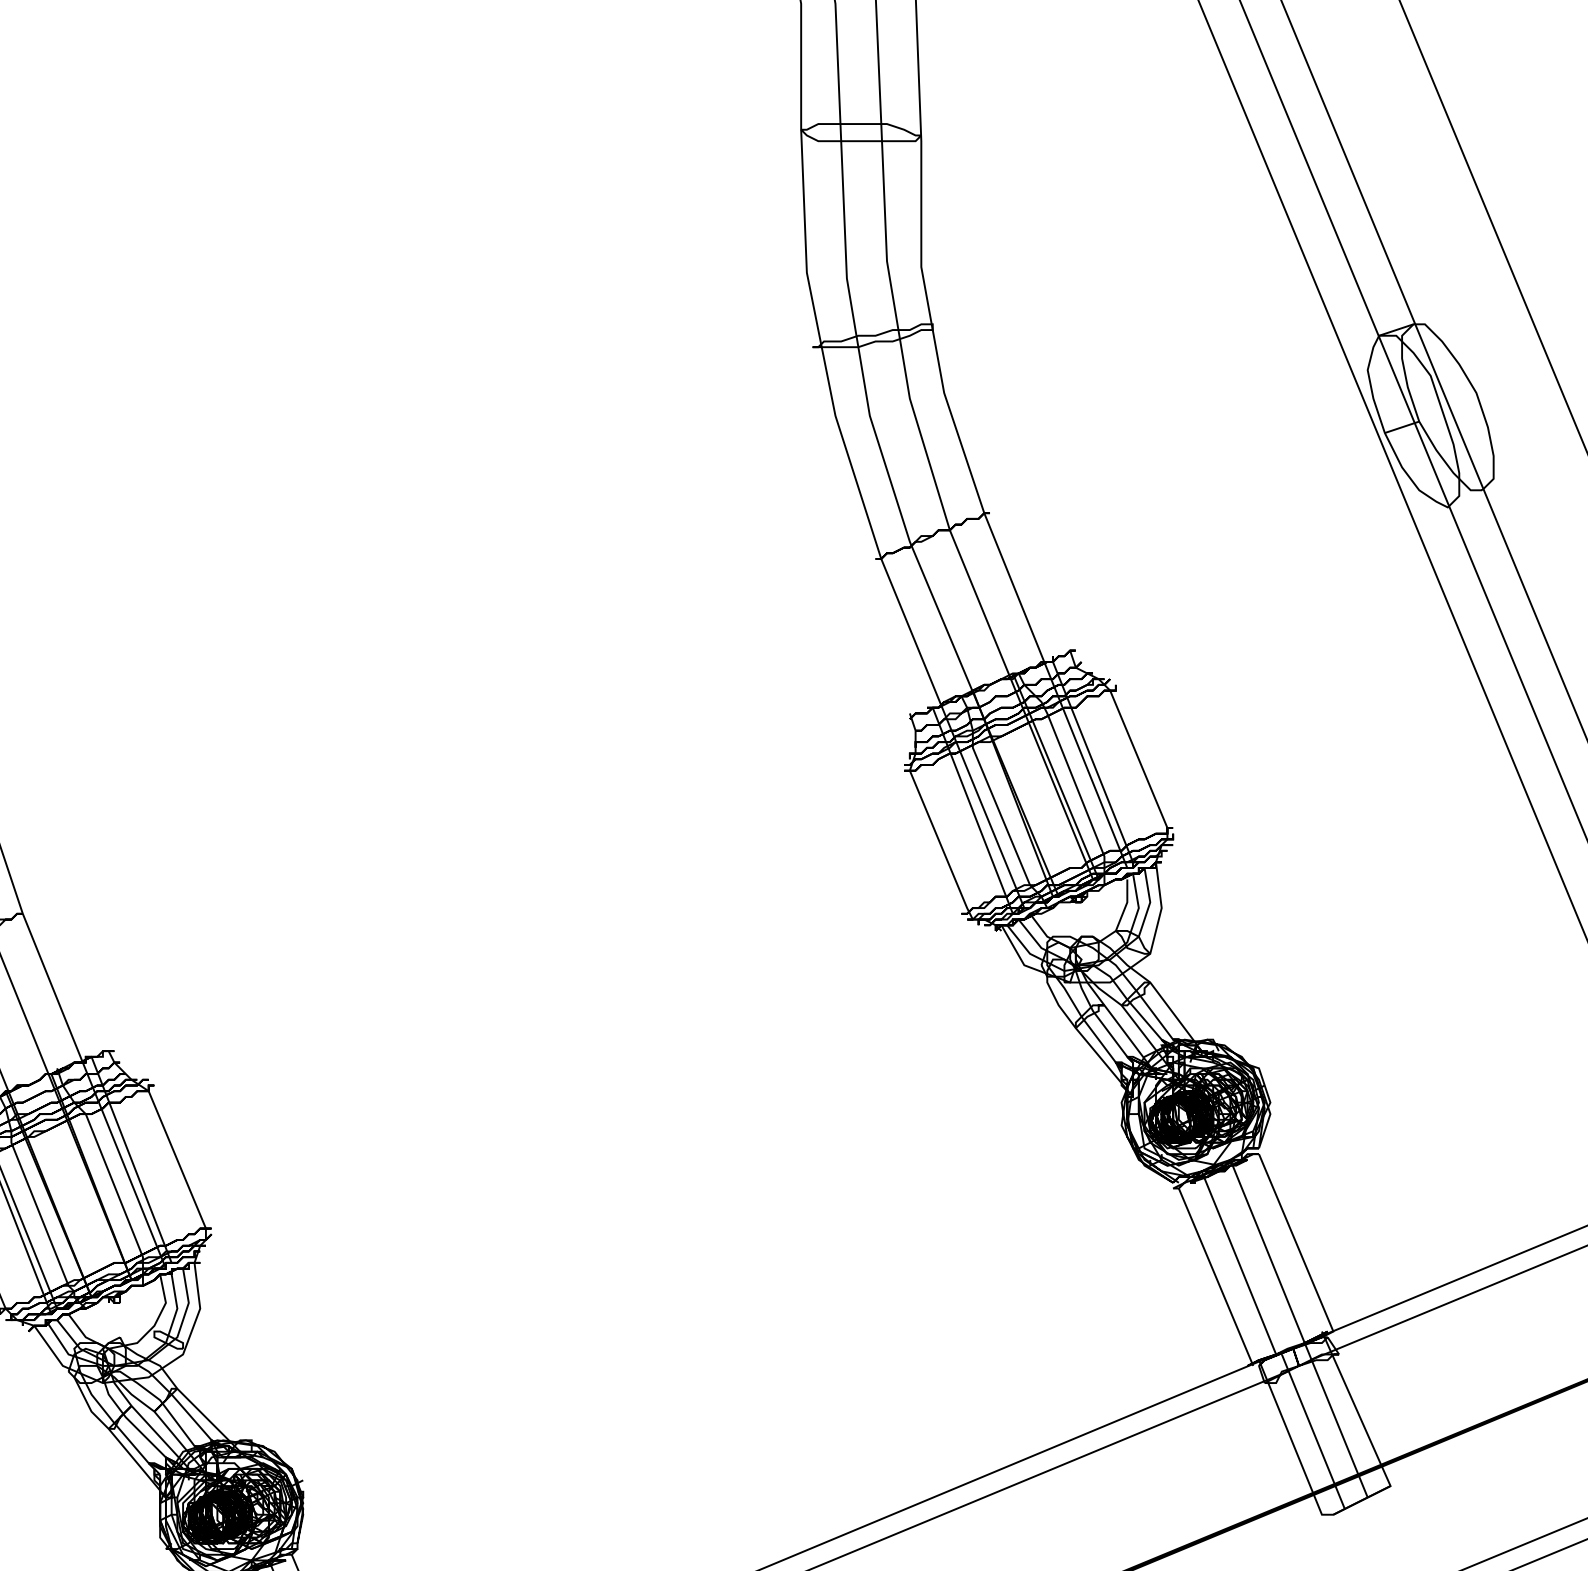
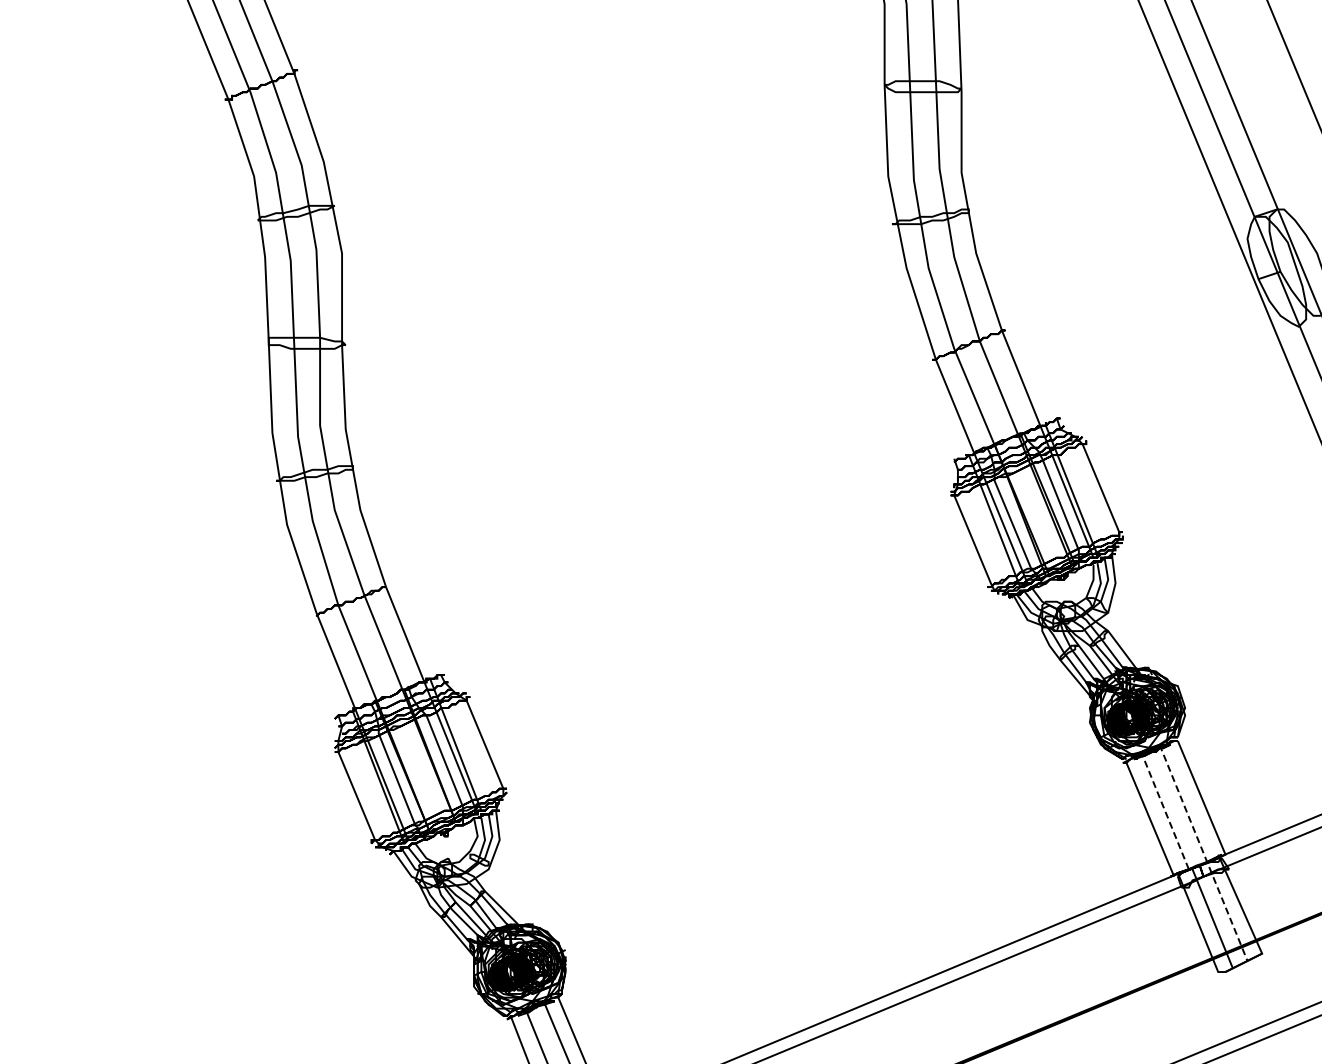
line: (1238, 1262) -> (1164, 810), solid -> dashed
line: (1299, 1329) -> (1203, 853), solid -> dashed

